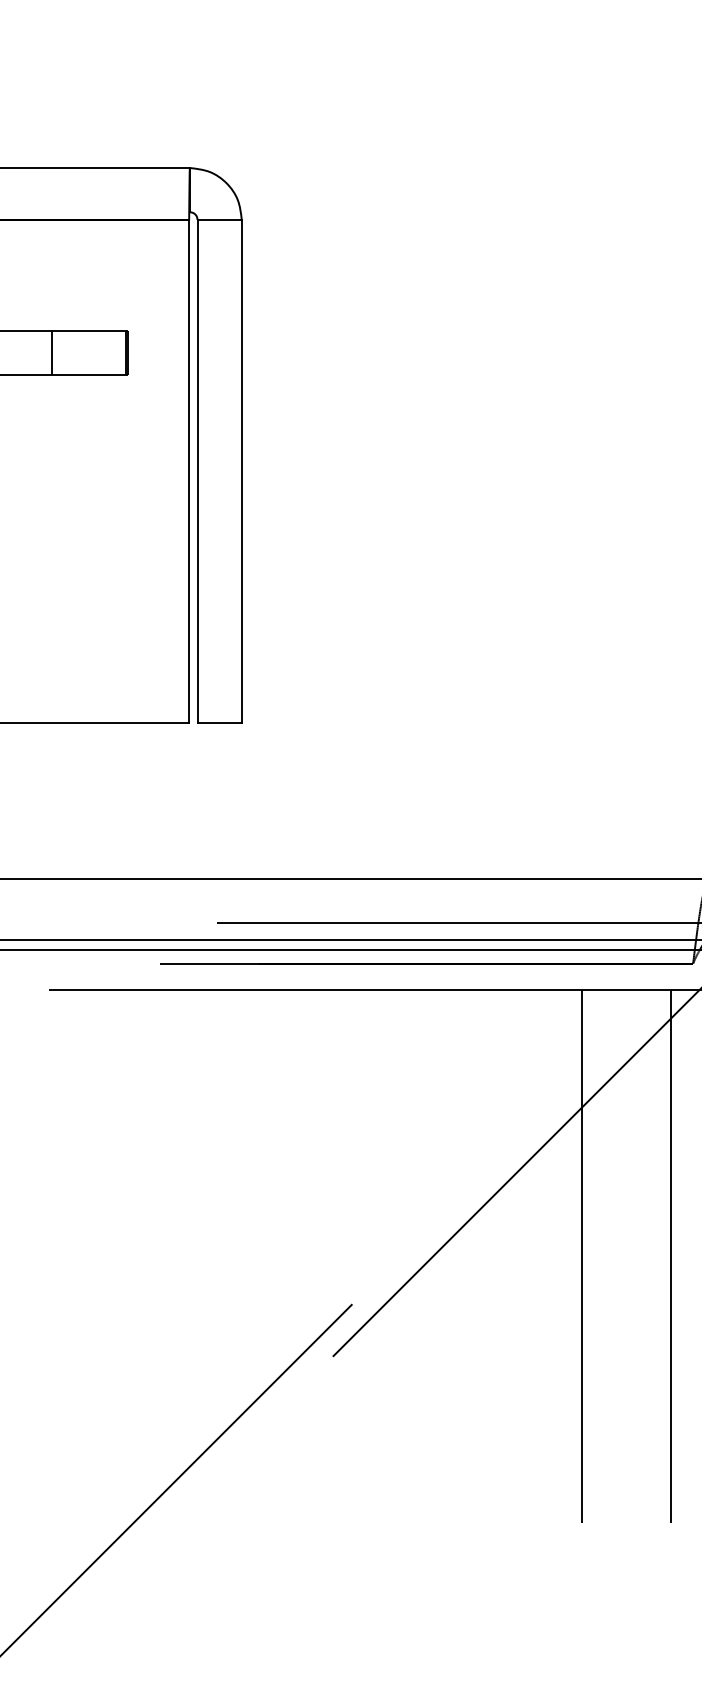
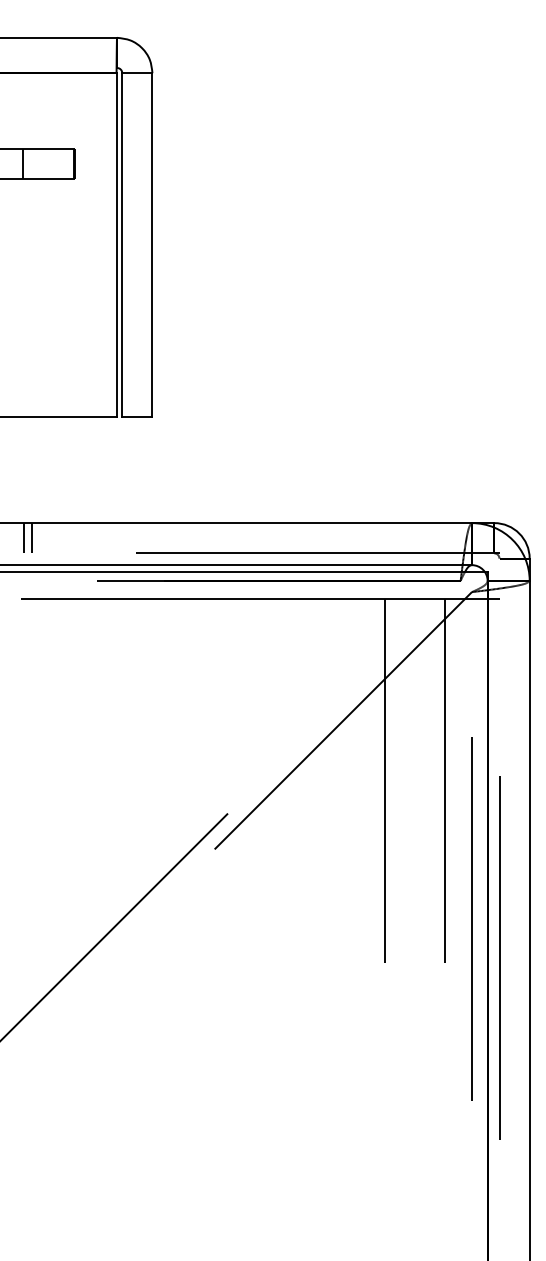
line: (54, 901) -> (24, 538), added
line: (66, 901) -> (32, 538), added

